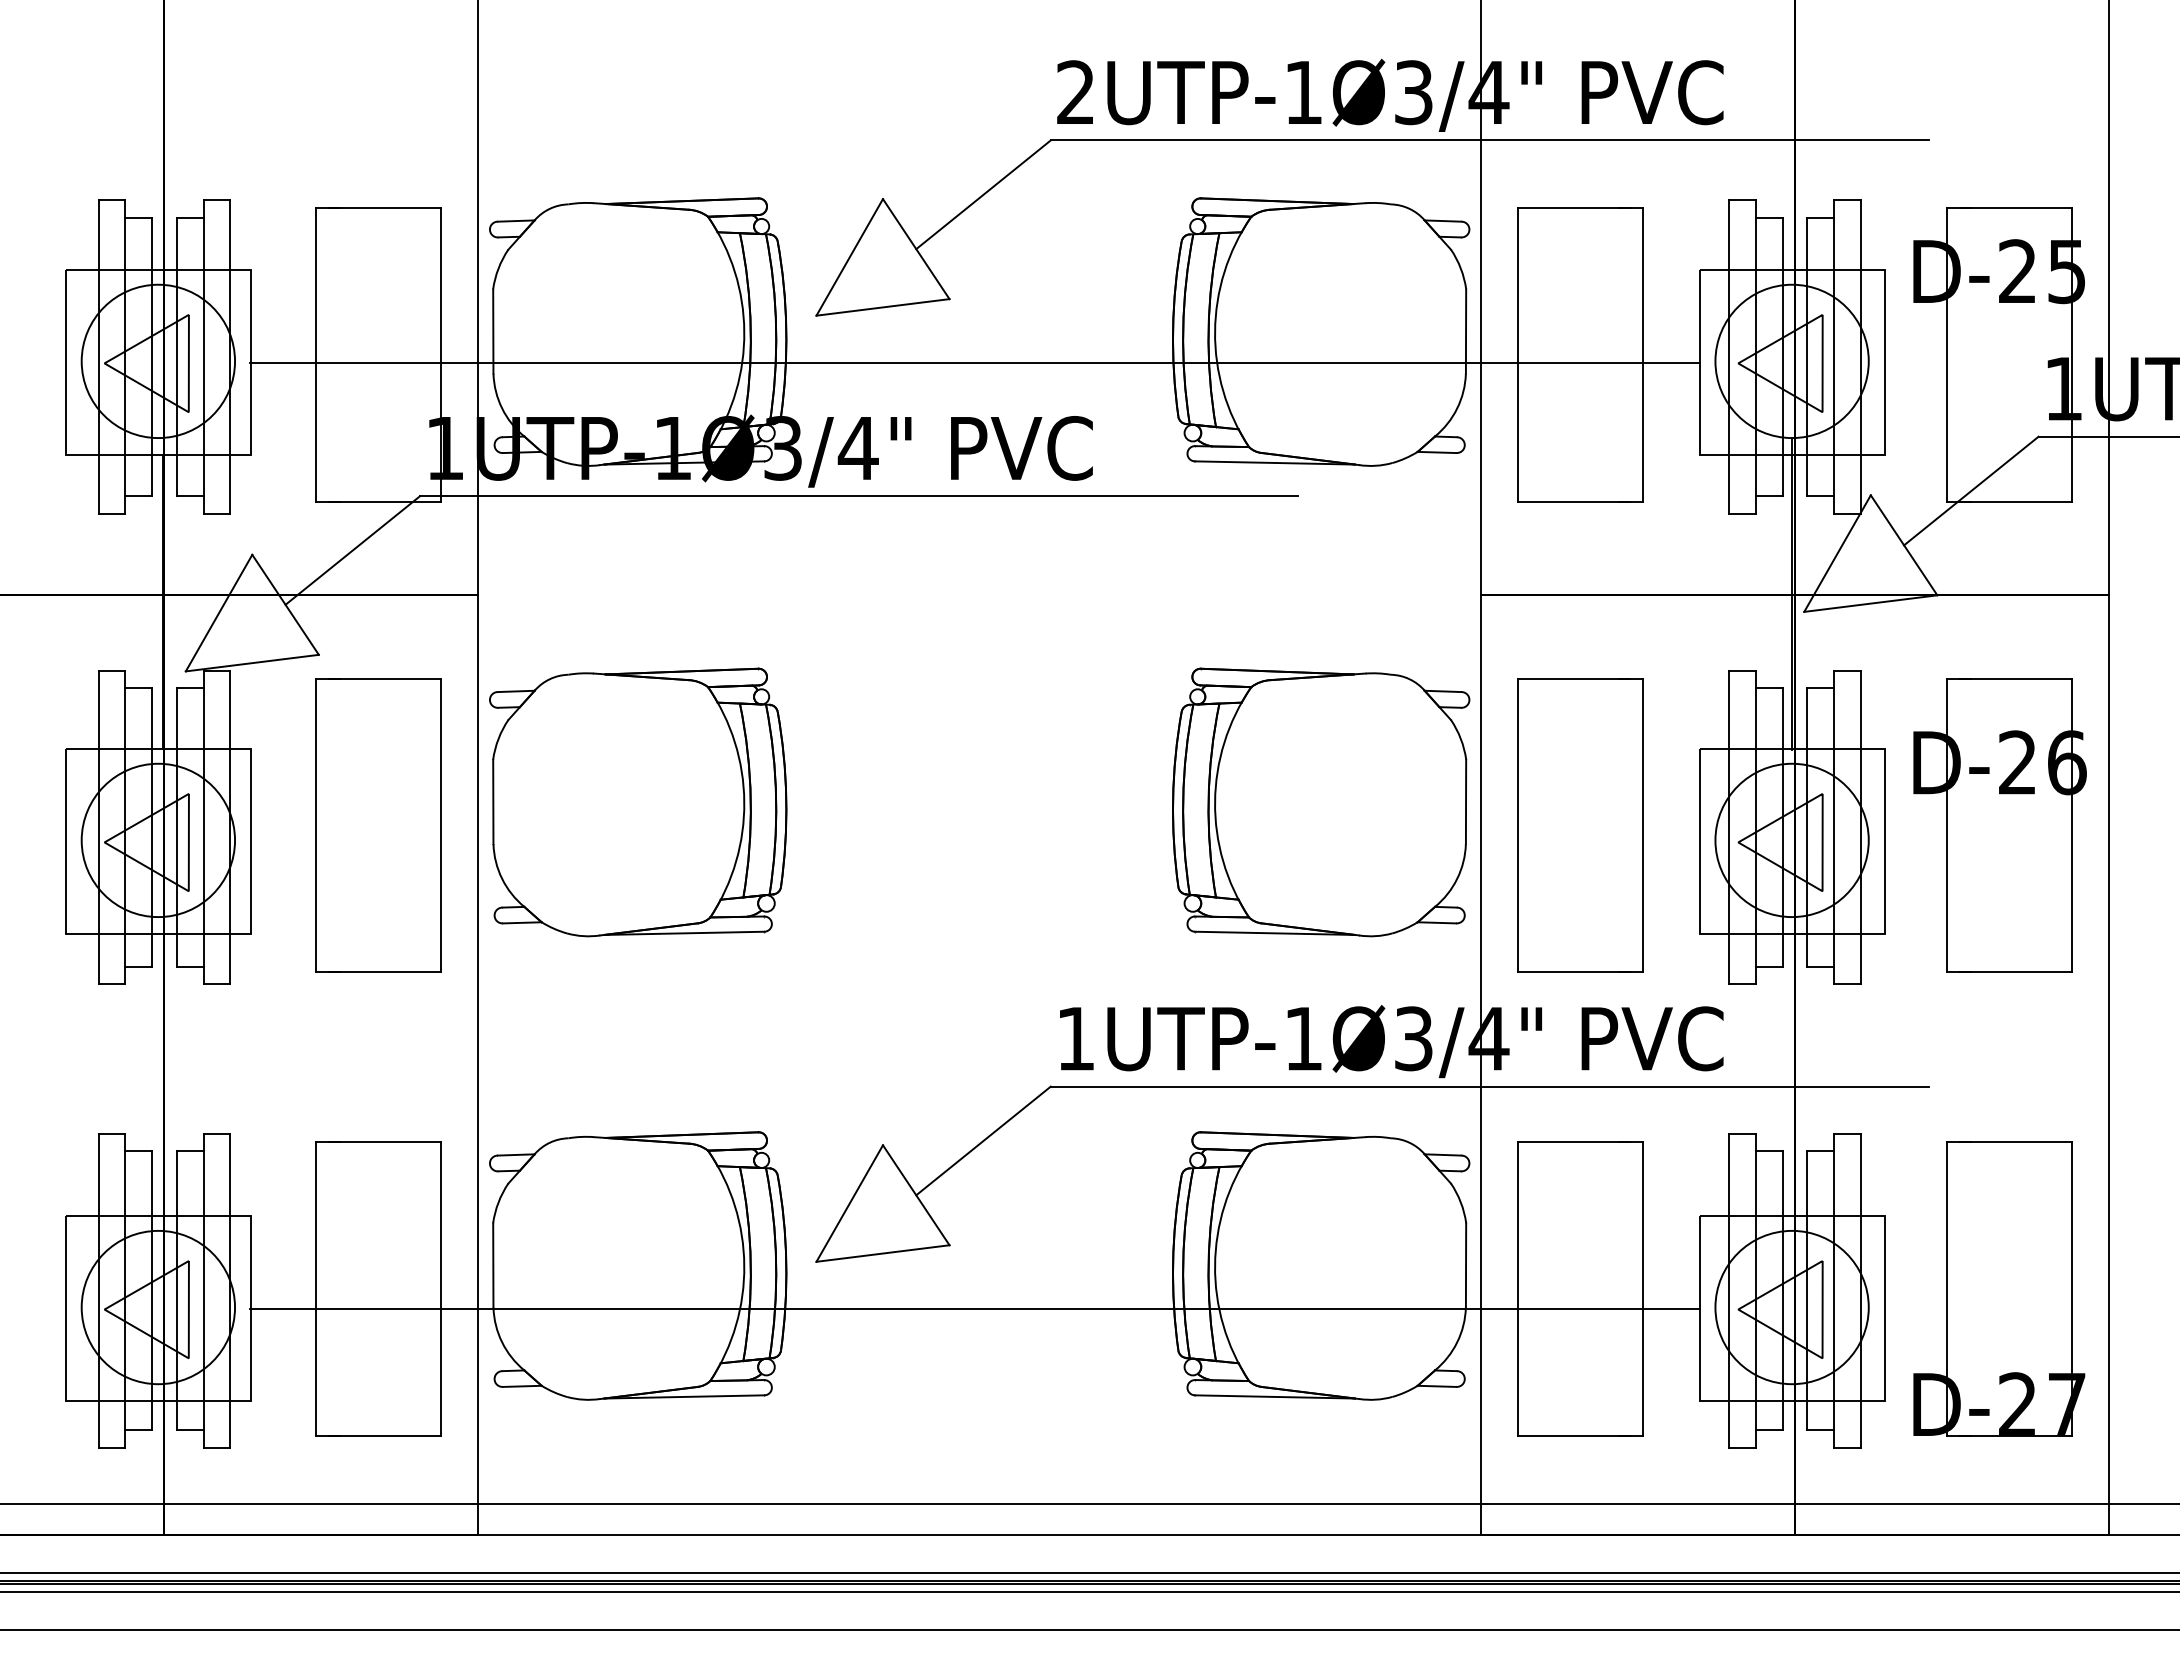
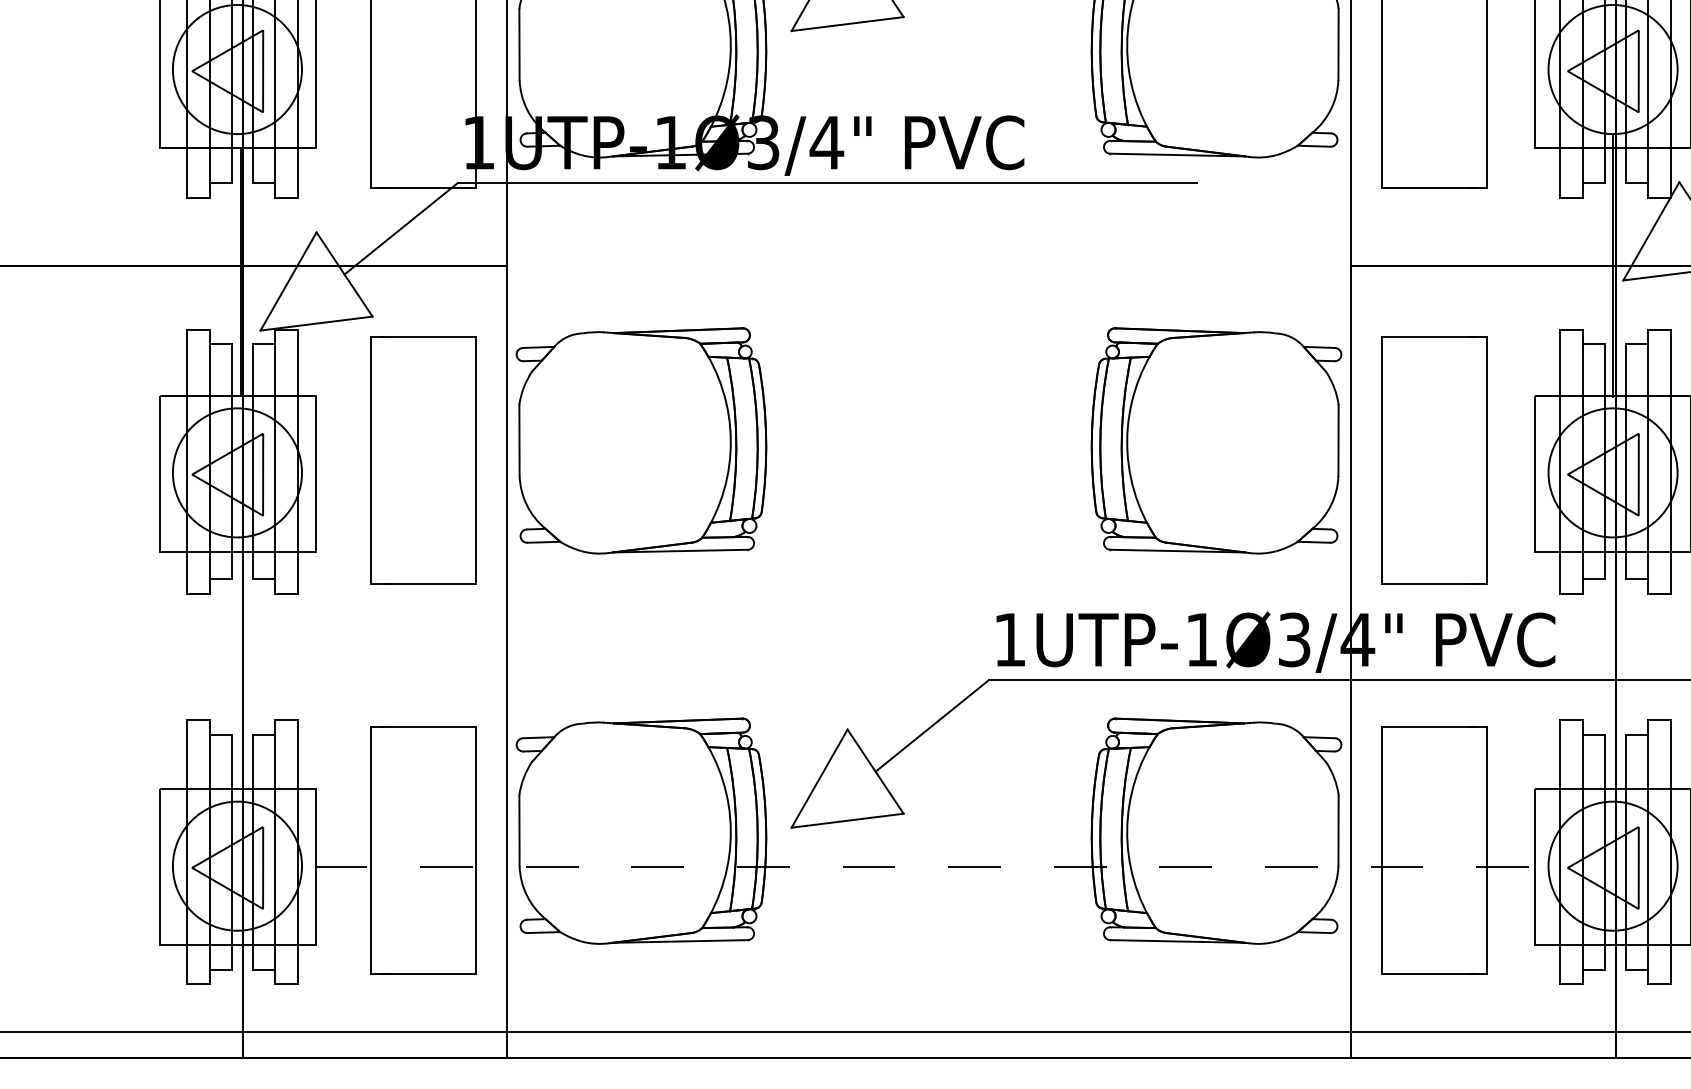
line: (974, 362) -> (924, 70), removed
line: (975, 1308) -> (925, 867), solid -> dashed

